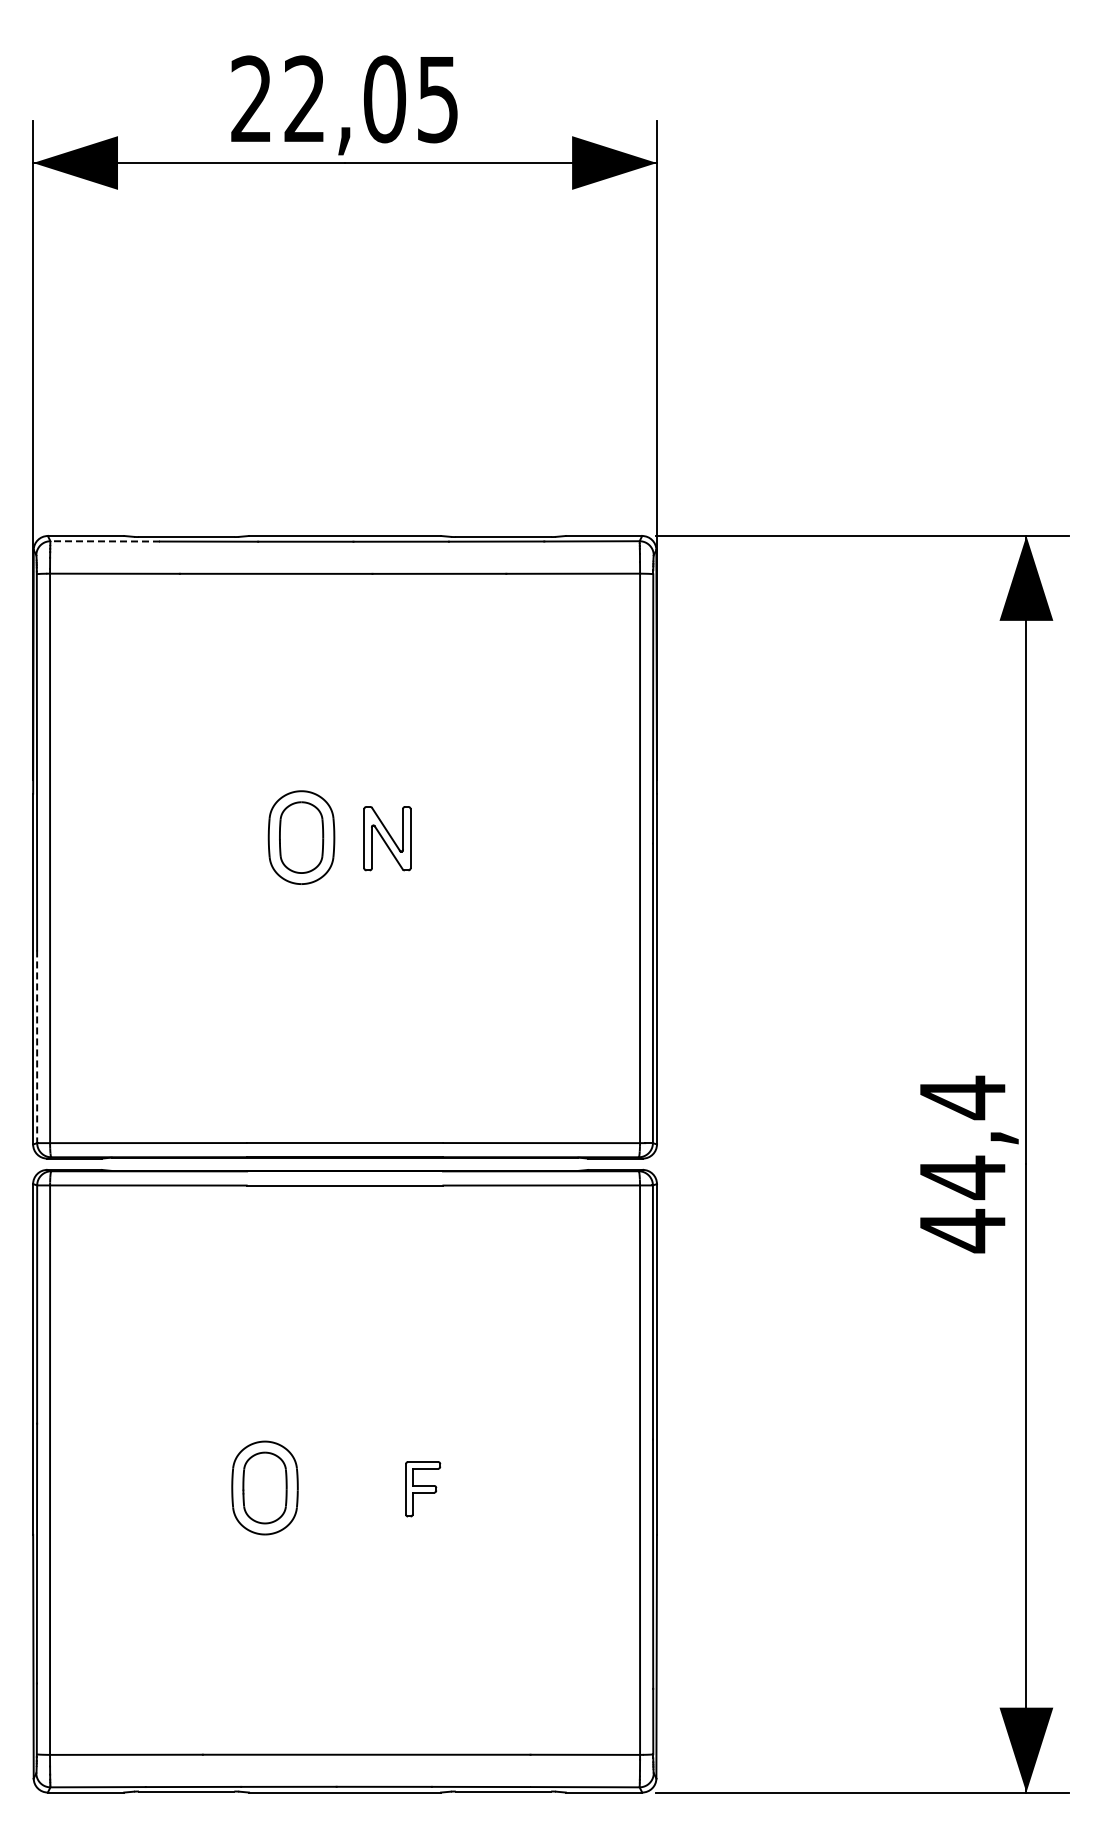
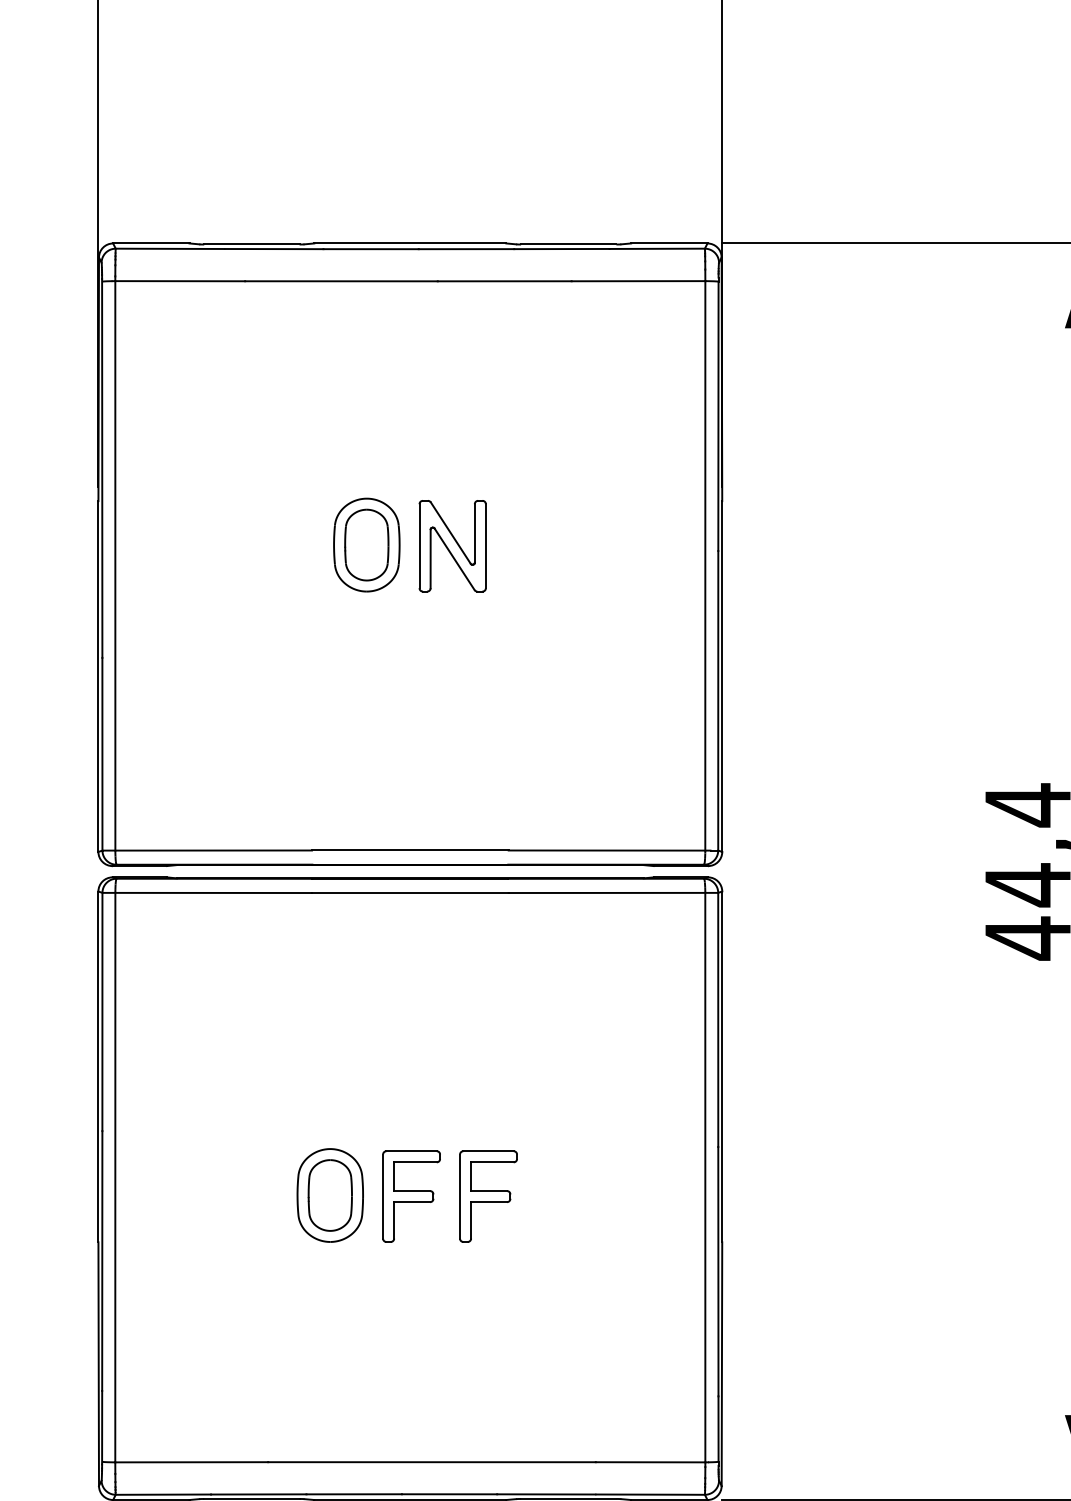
line: (104, 541) -> (169, 248), dashed -> solid
part: (387, 838) -> (452, 545), size x1.43
line: (37, 1047) -> (102, 754), dashed -> solid
part: (346, 1489) -> (411, 1196), added
part: (422, 1489) -> (487, 1196), size x1.67

